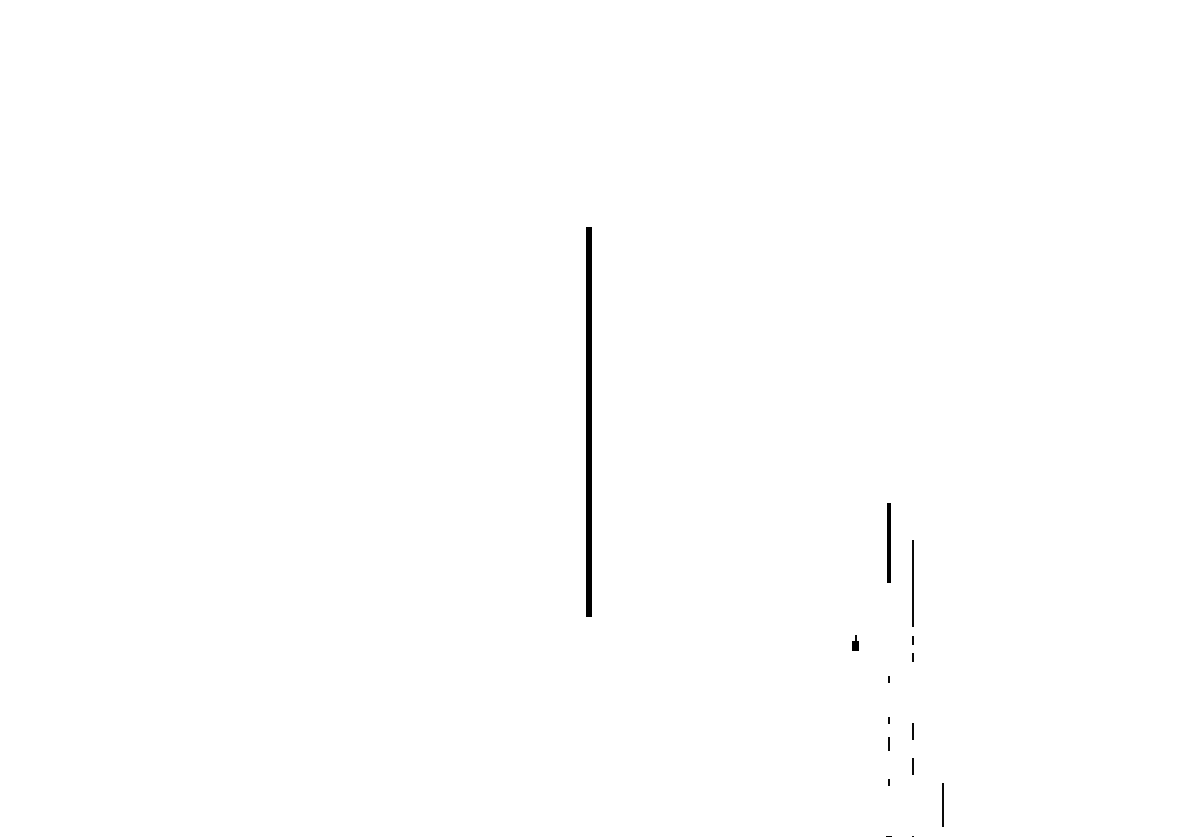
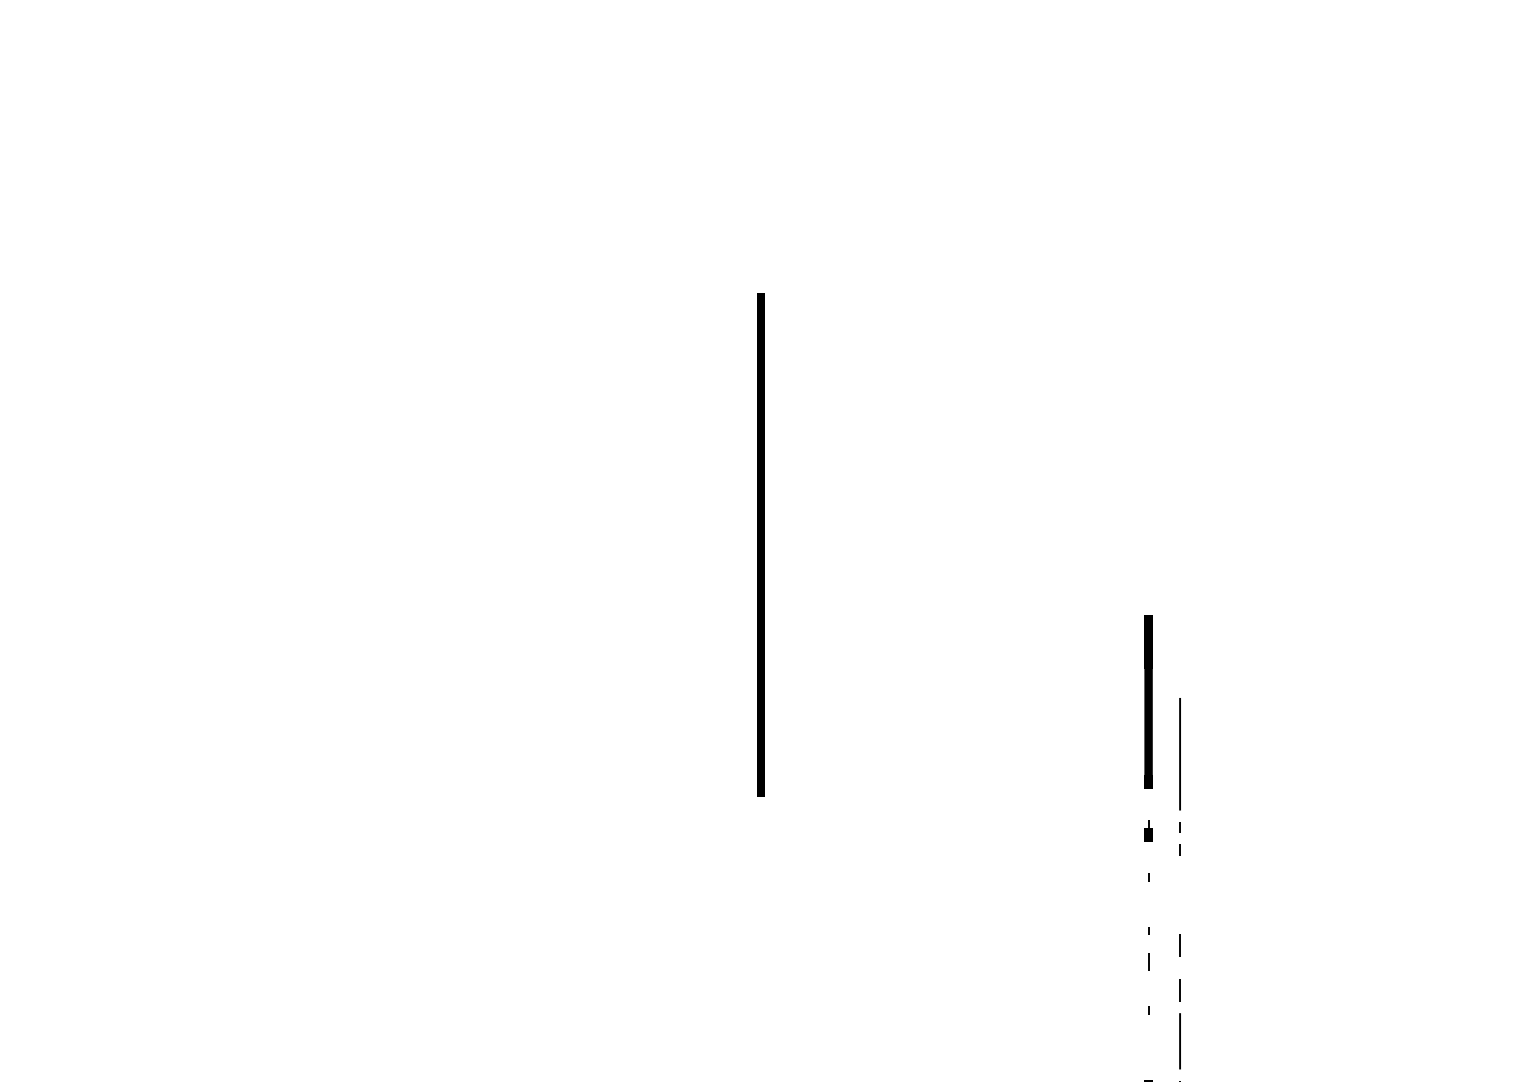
part: (888, 542) -> (1148, 701), size x1.67
part: (855, 642) -> (1148, 830), moved
line: (942, 805) -> (1179, 1041), moved

